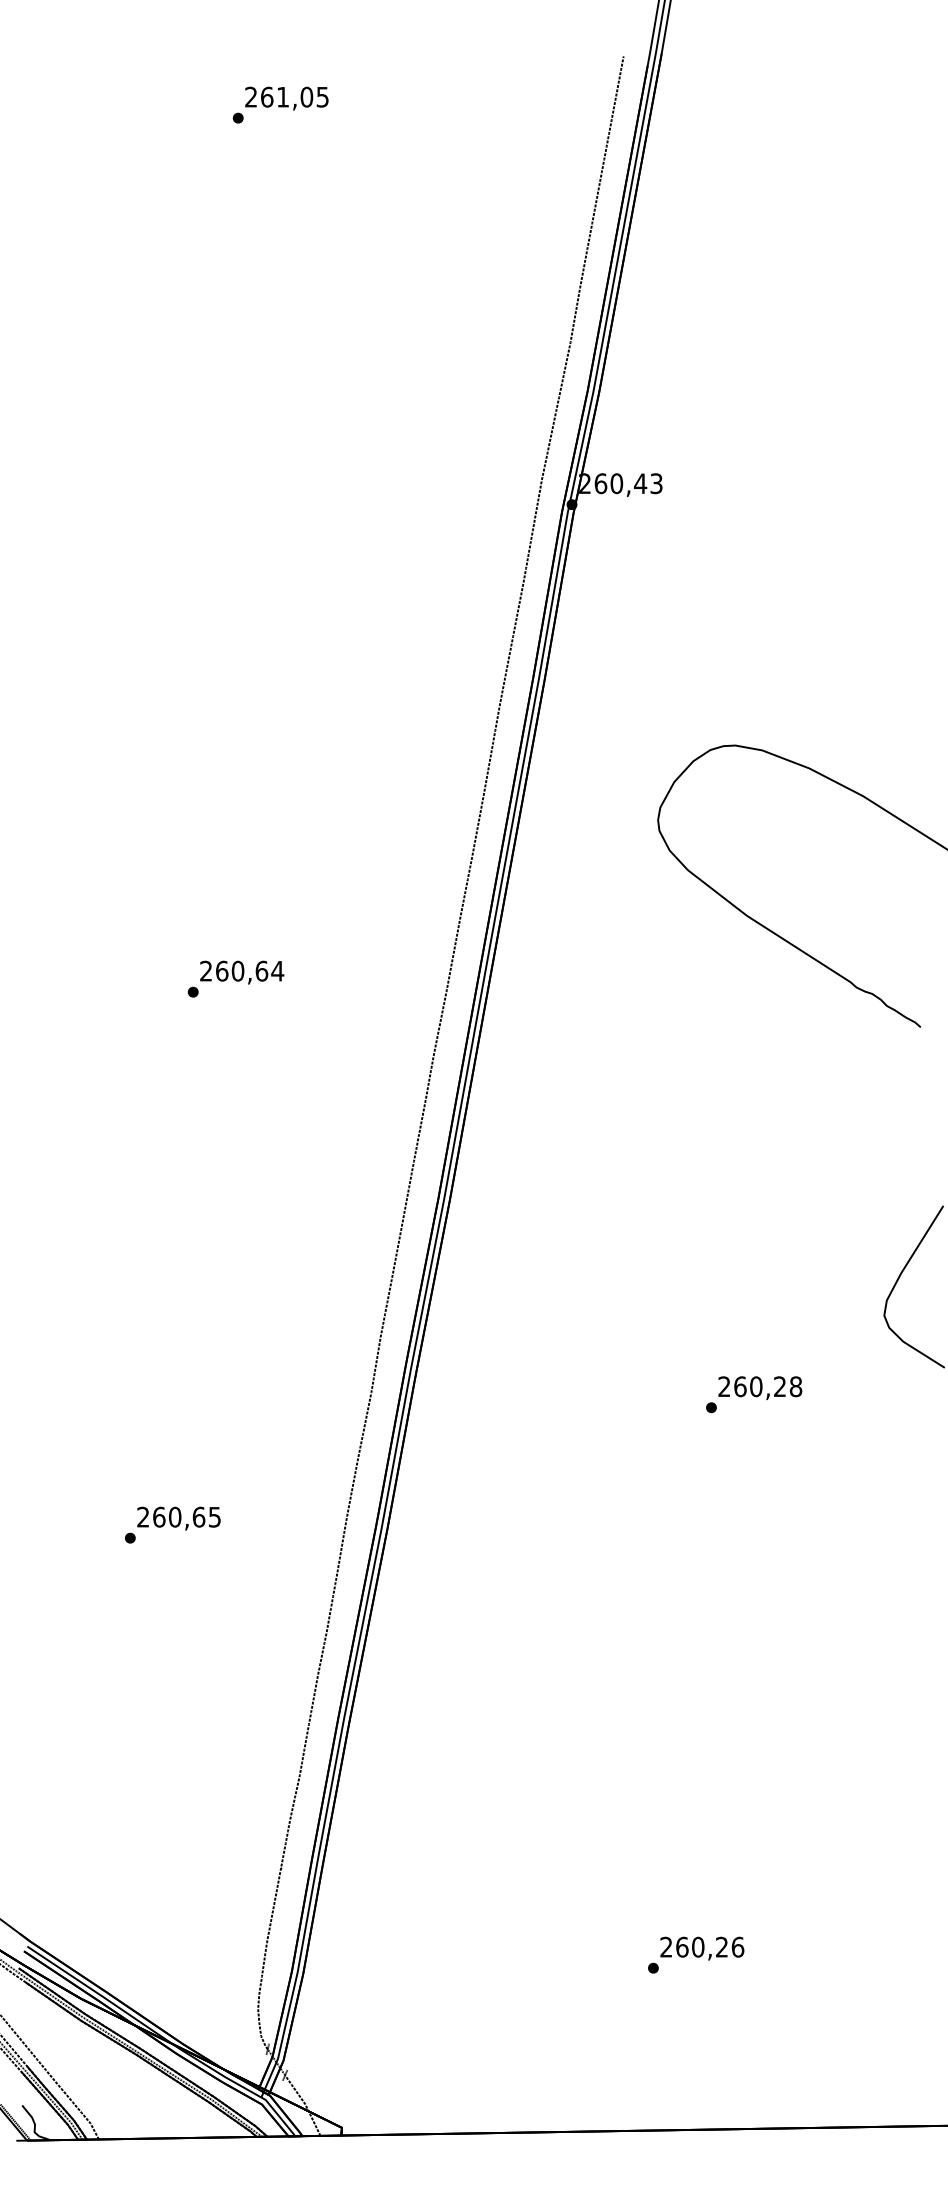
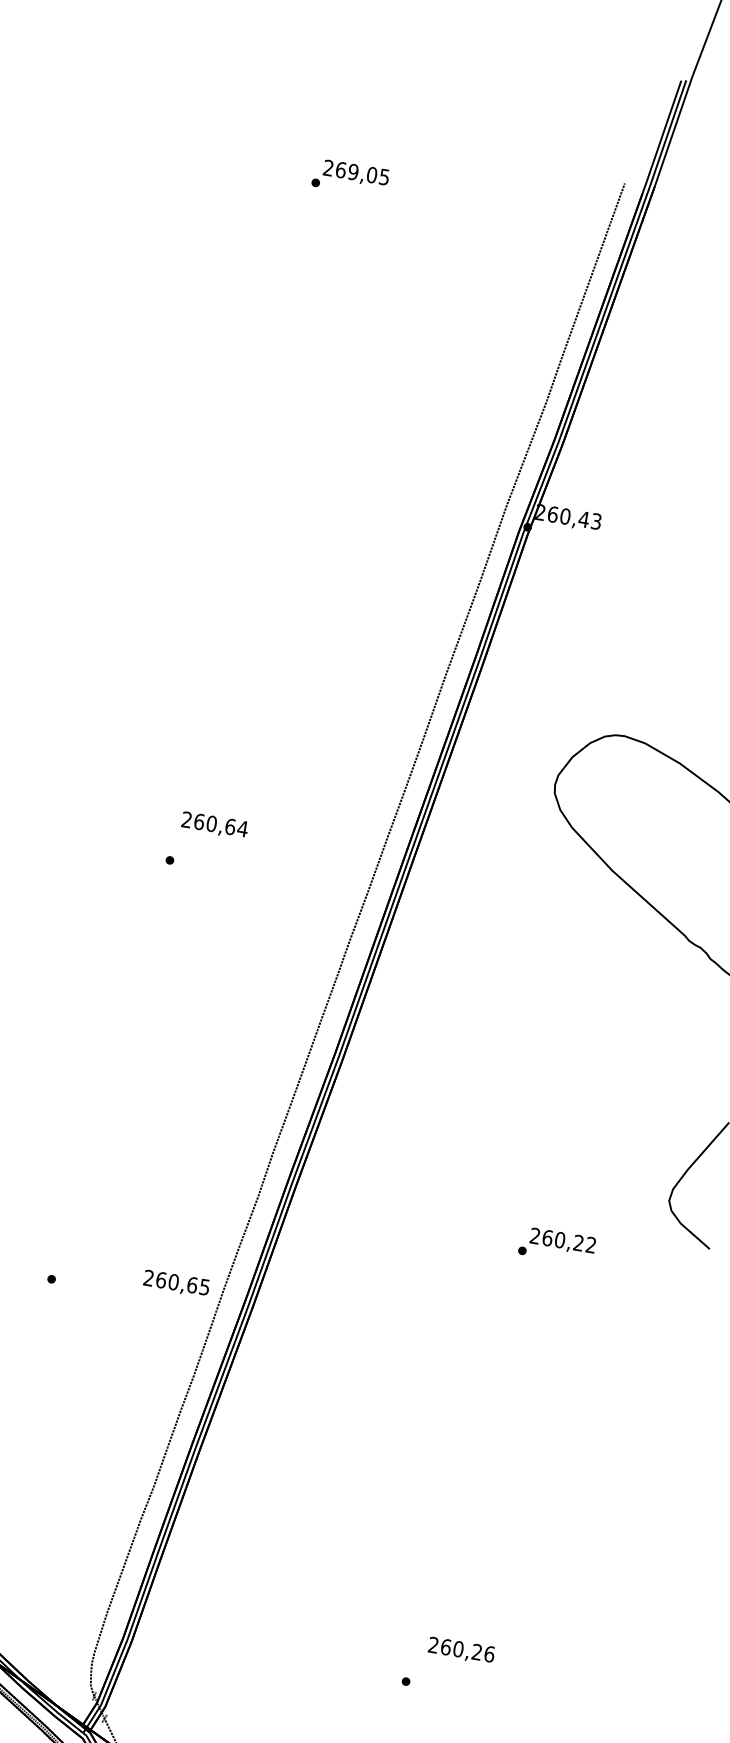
text: (282, 96) -> (353, 171), 261,05 -> 269,05
text: (242, 972) -> (215, 825), moved
text: (795, 1386) -> (590, 1244), 260,28 -> 260,22
text: (178, 1518) -> (176, 1283), moved
text: (702, 1948) -> (461, 1650), moved

